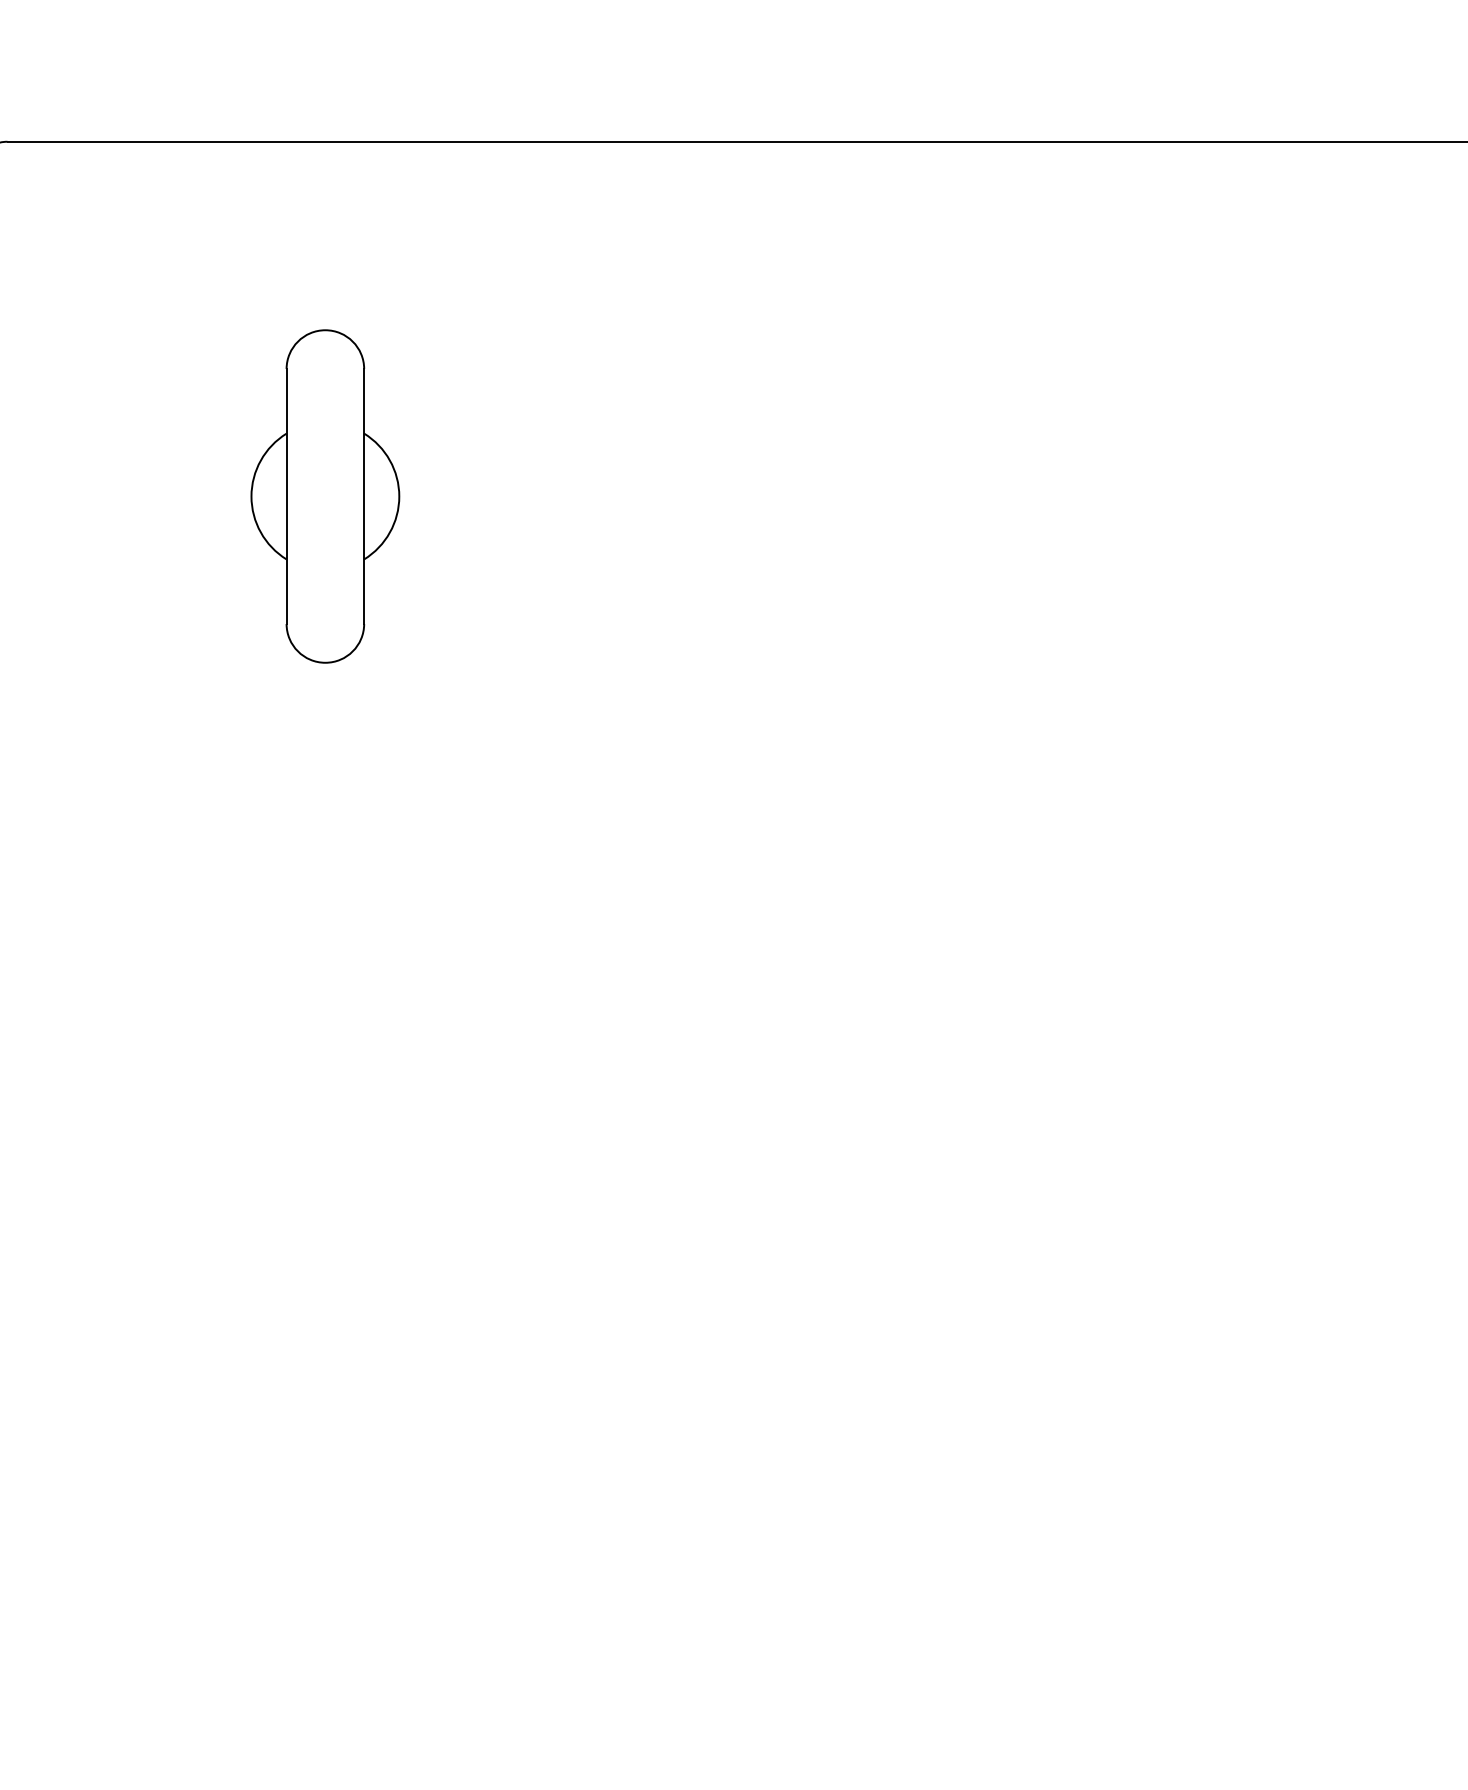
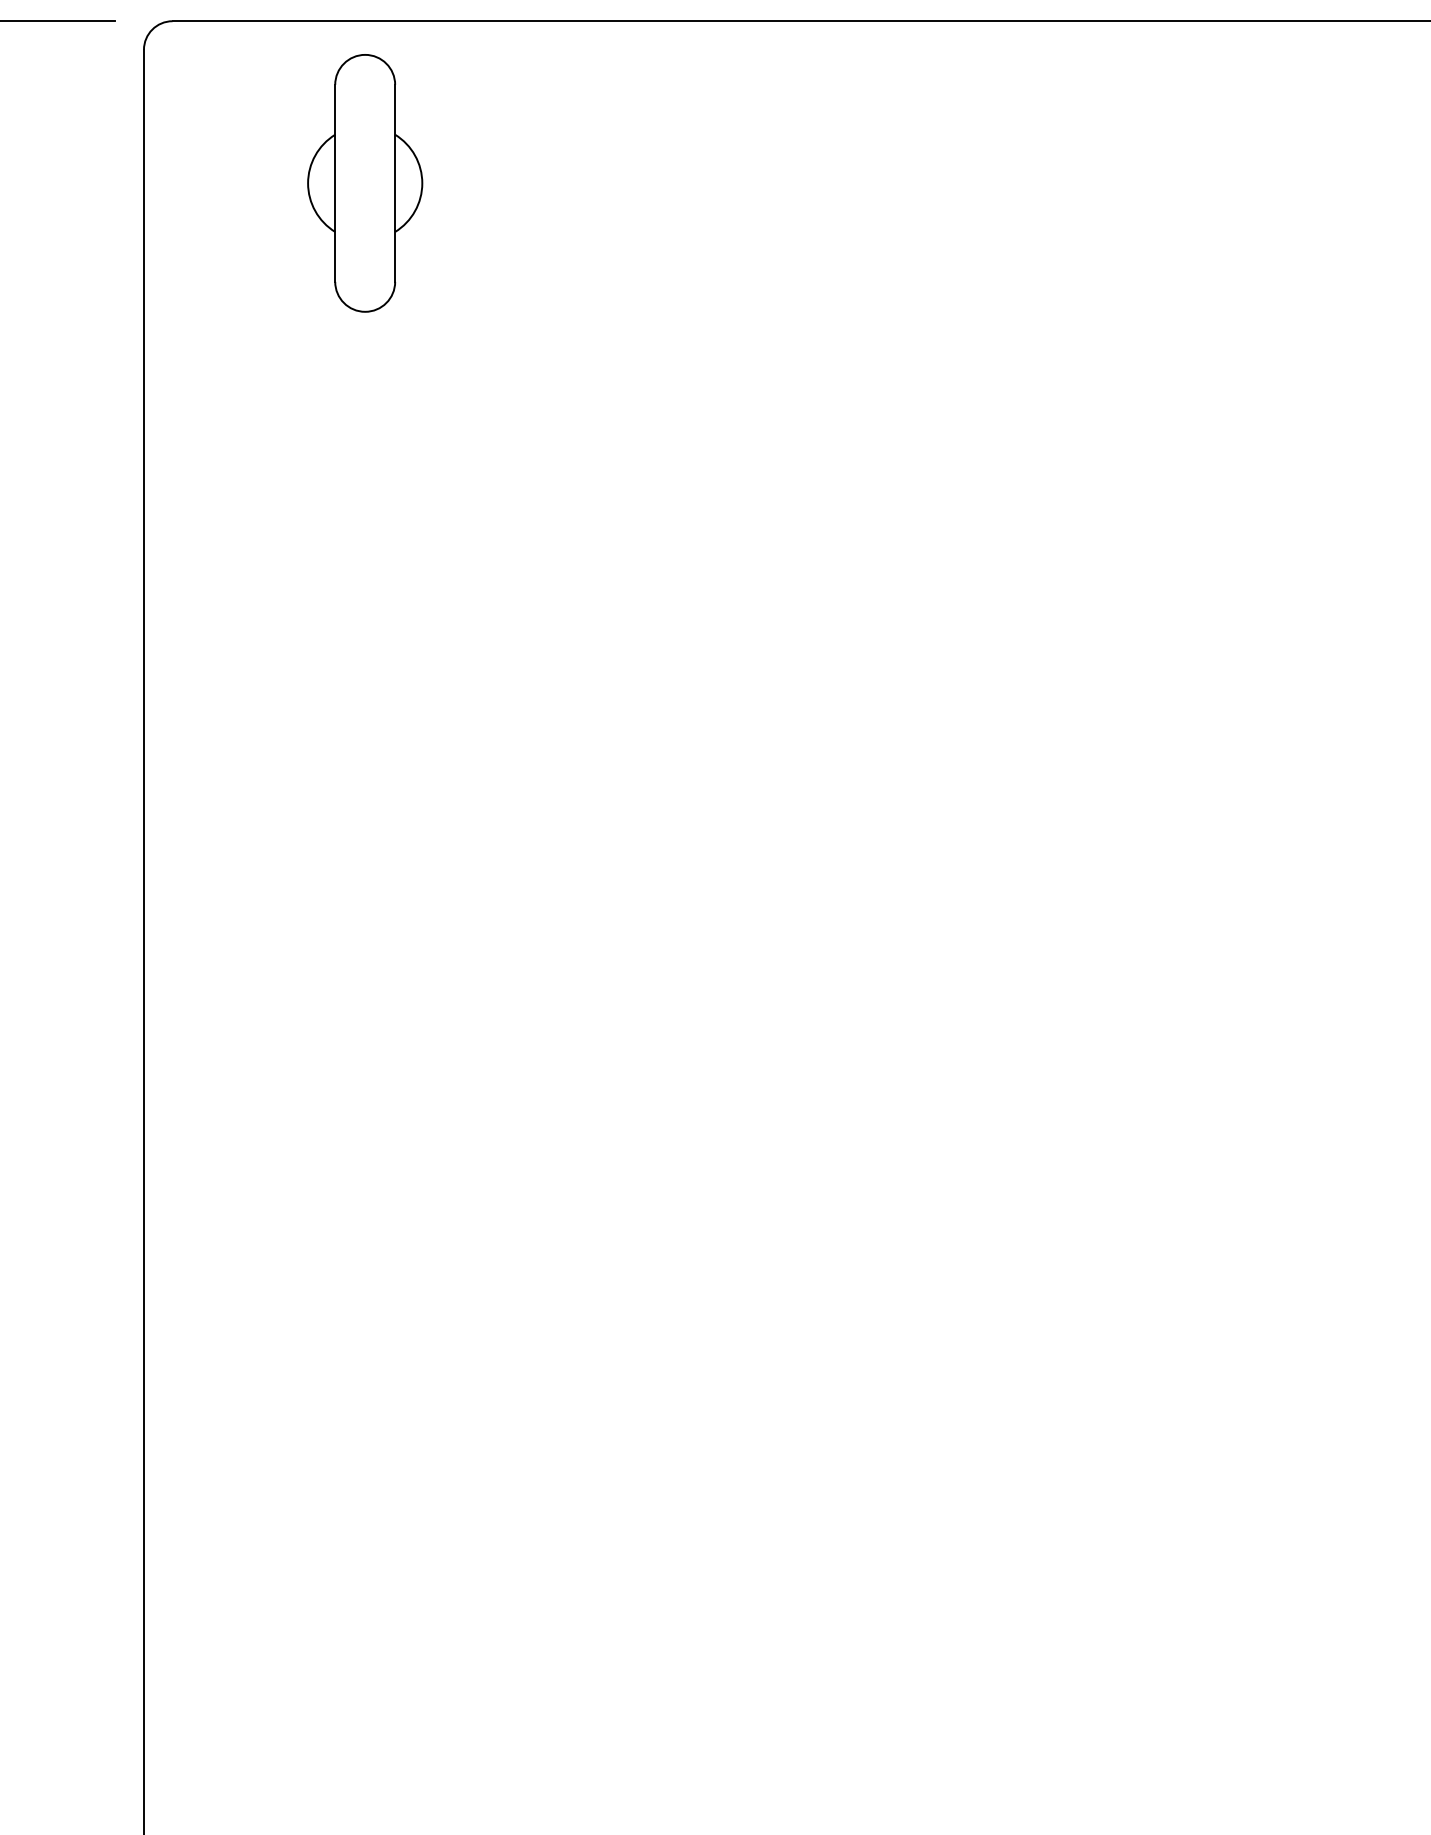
part: (325, 496) -> (365, 183), moved

